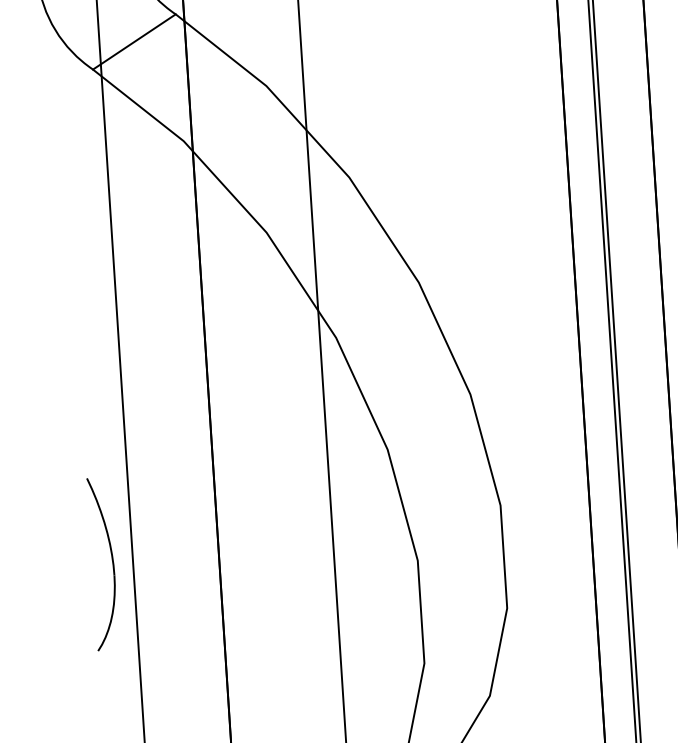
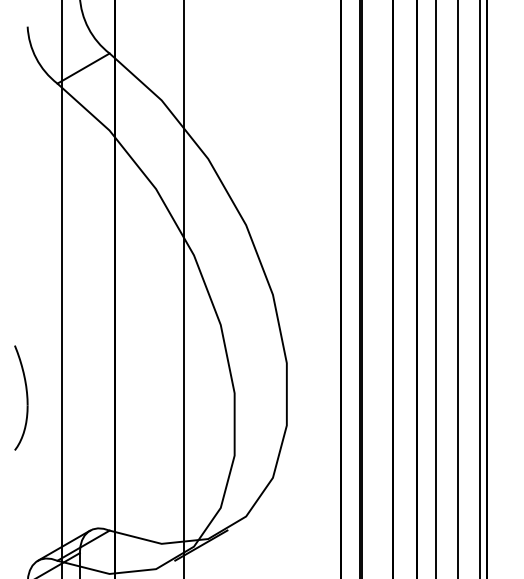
part: (103, 563) -> (21, 397), moved

